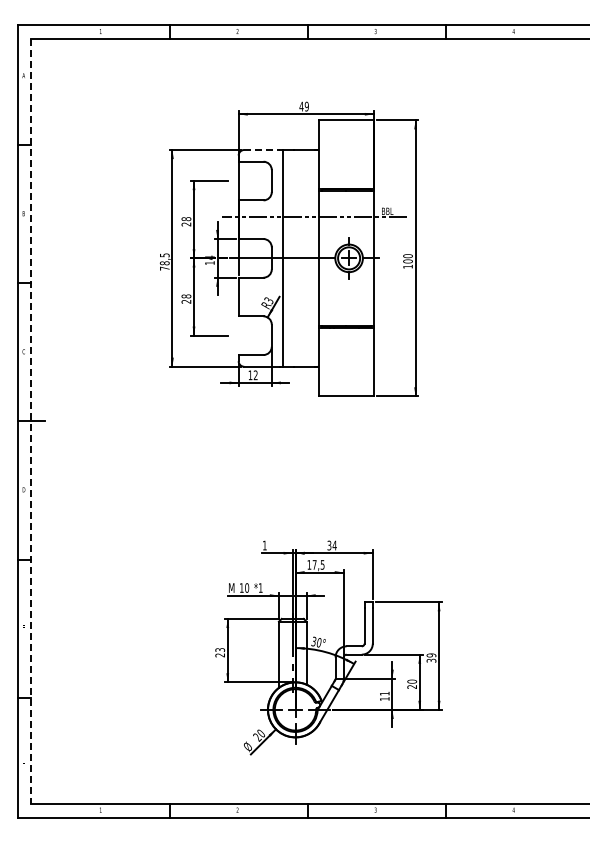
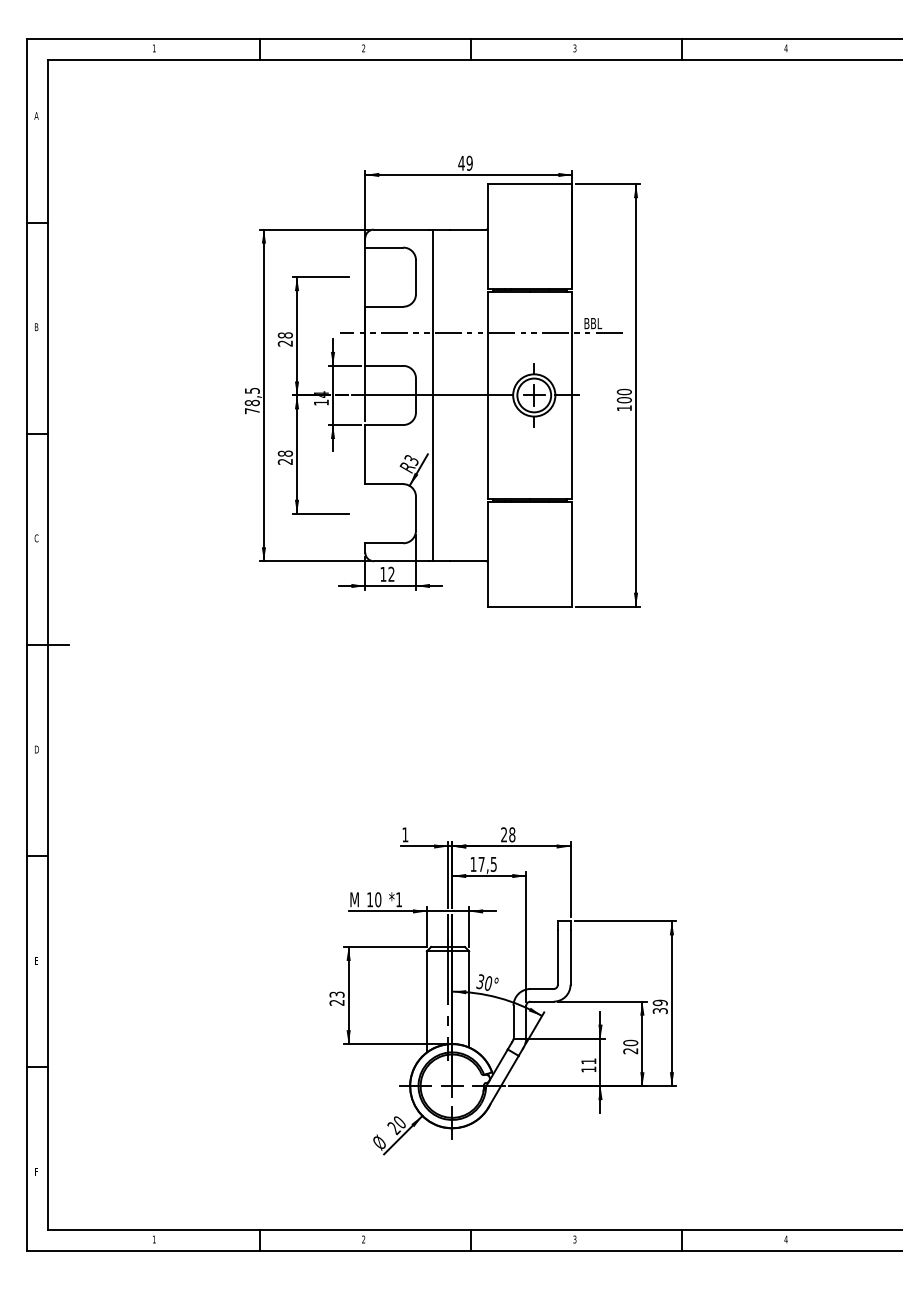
line: (262, 150) -> (401, 230), dashed -> solid
line: (31, 421) -> (48, 645), dashed -> solid
text: (331, 545) -> (507, 834), 34 -> 28

